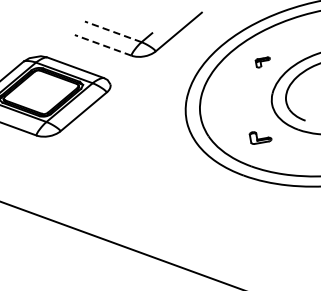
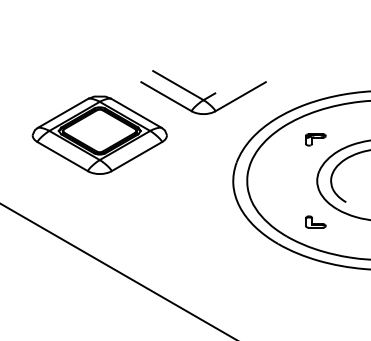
line: (112, 31) -> (177, 85), dashed -> solid
line: (103, 45) -> (166, 96), dashed -> solid
part: (262, 62) -> (315, 139), size x1.43
part: (260, 136) -> (315, 221), moved

